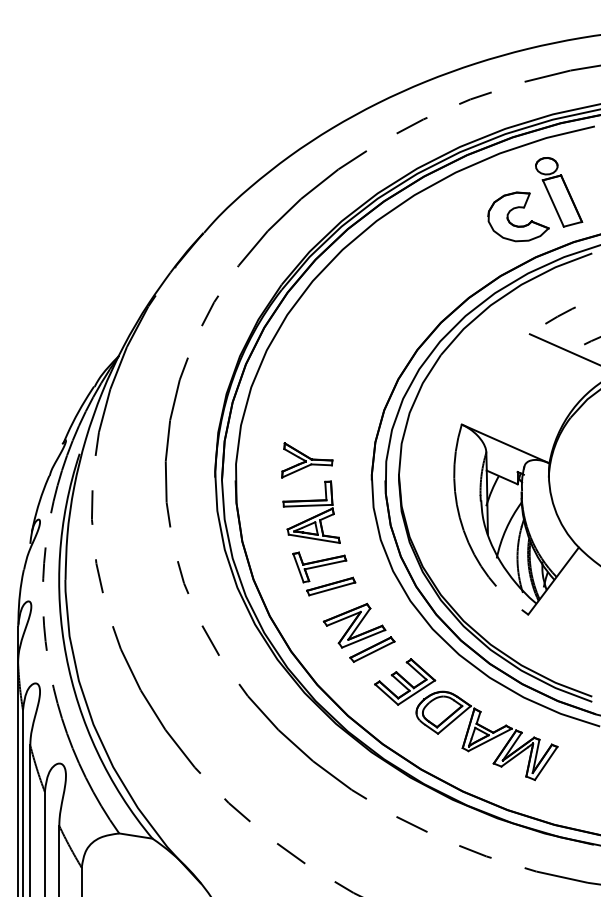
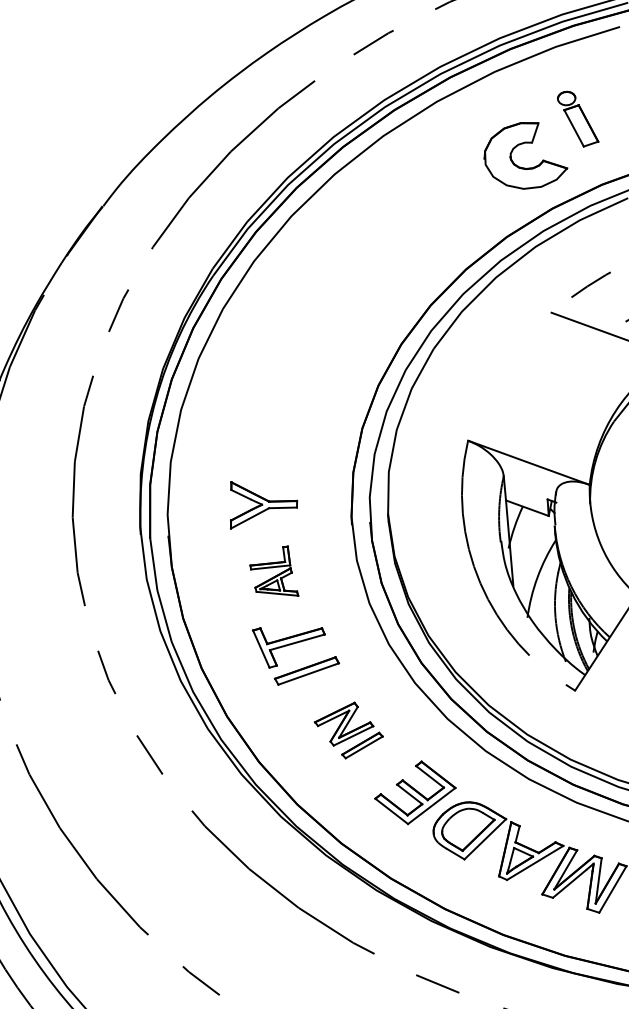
part: (559, 192) -> (578, 119), size x0.6
part: (311, 511) -> (273, 571), size x0.6
part: (358, 632) -> (348, 730), size x0.7

